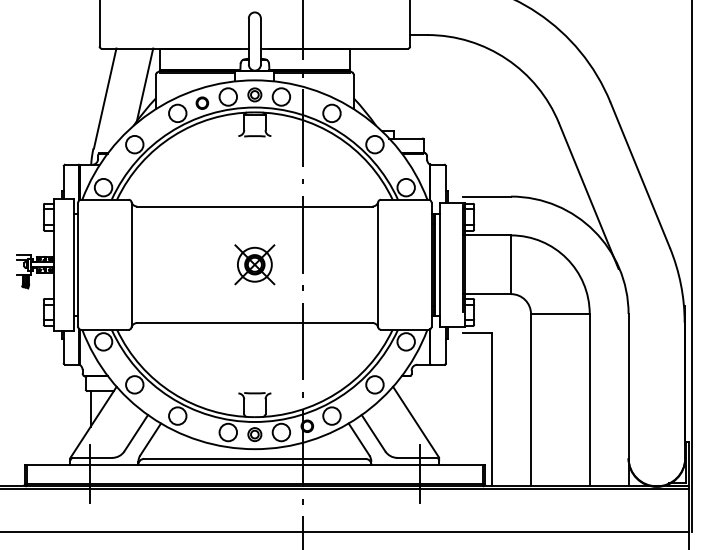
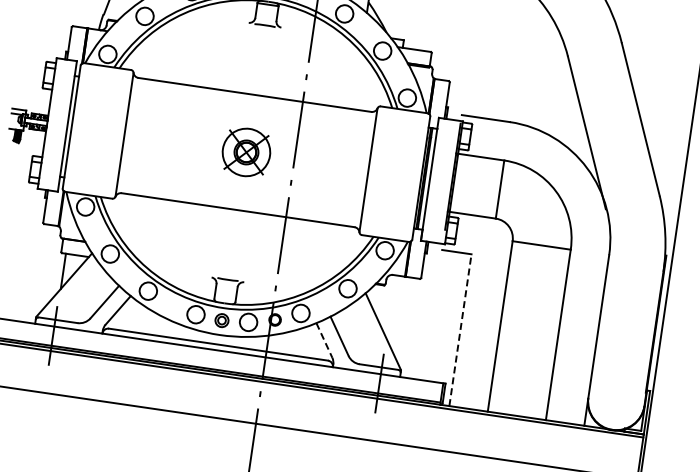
part: (254, 264) -> (246, 152), size x1.4
line: (492, 409) -> (460, 330), solid -> dashed
line: (359, 439) -> (324, 340), solid -> dashed

